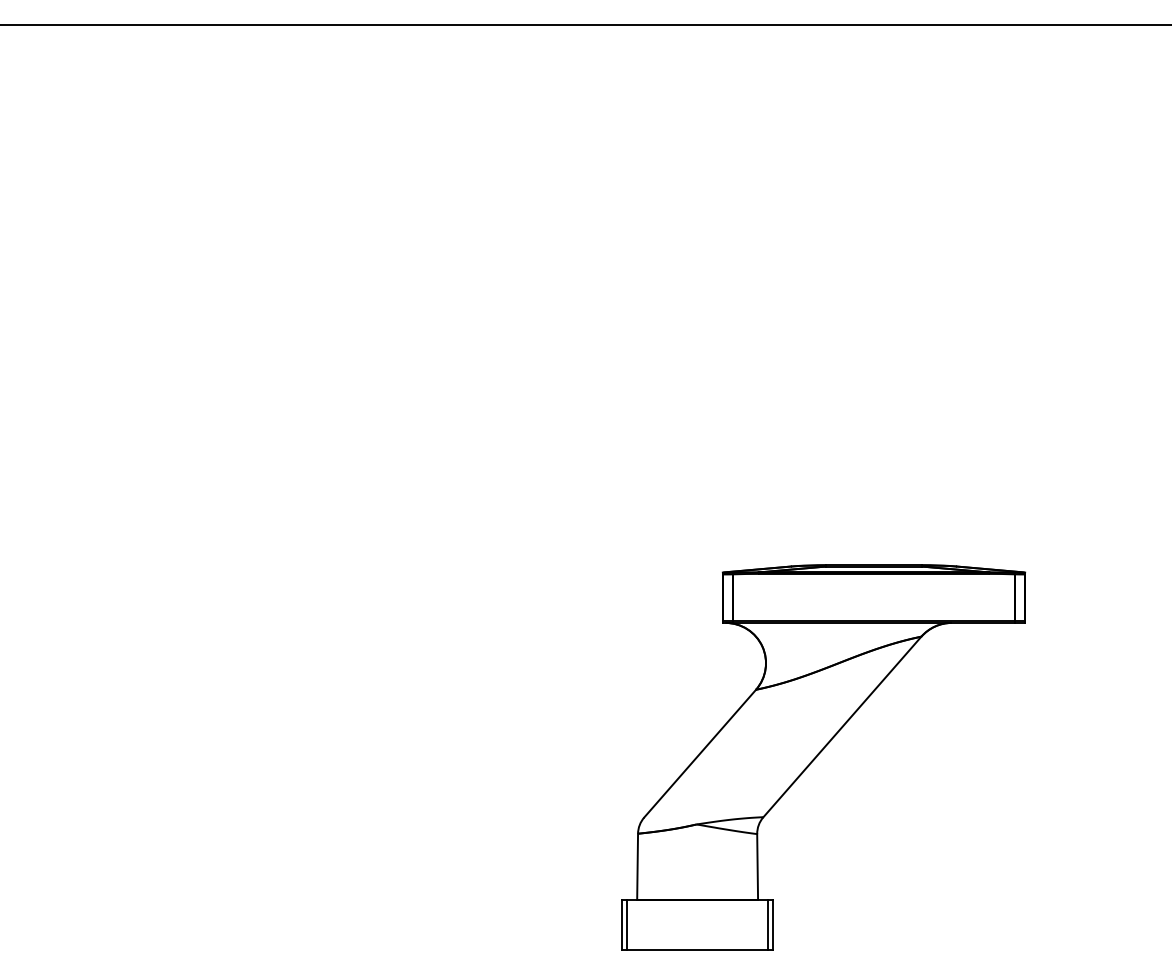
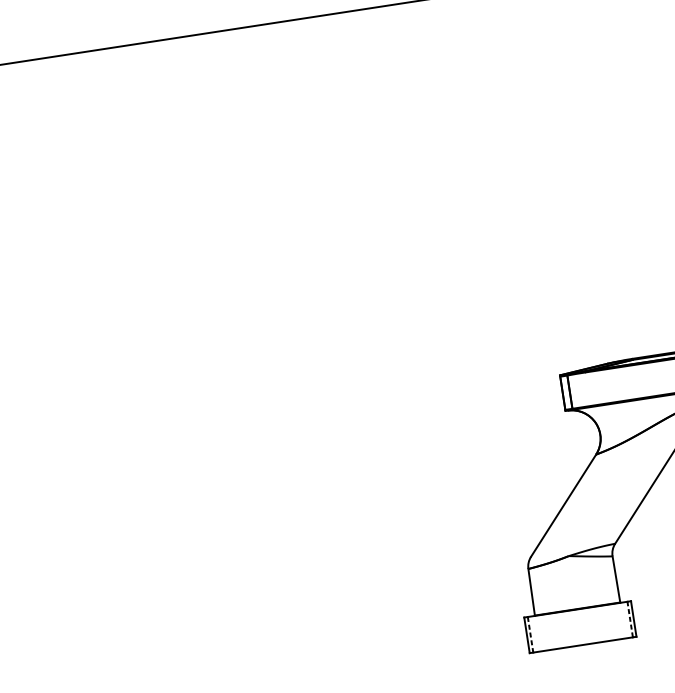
line: (768, 924) -> (630, 619), solid -> dashed
line: (627, 925) -> (530, 634), solid -> dashed

